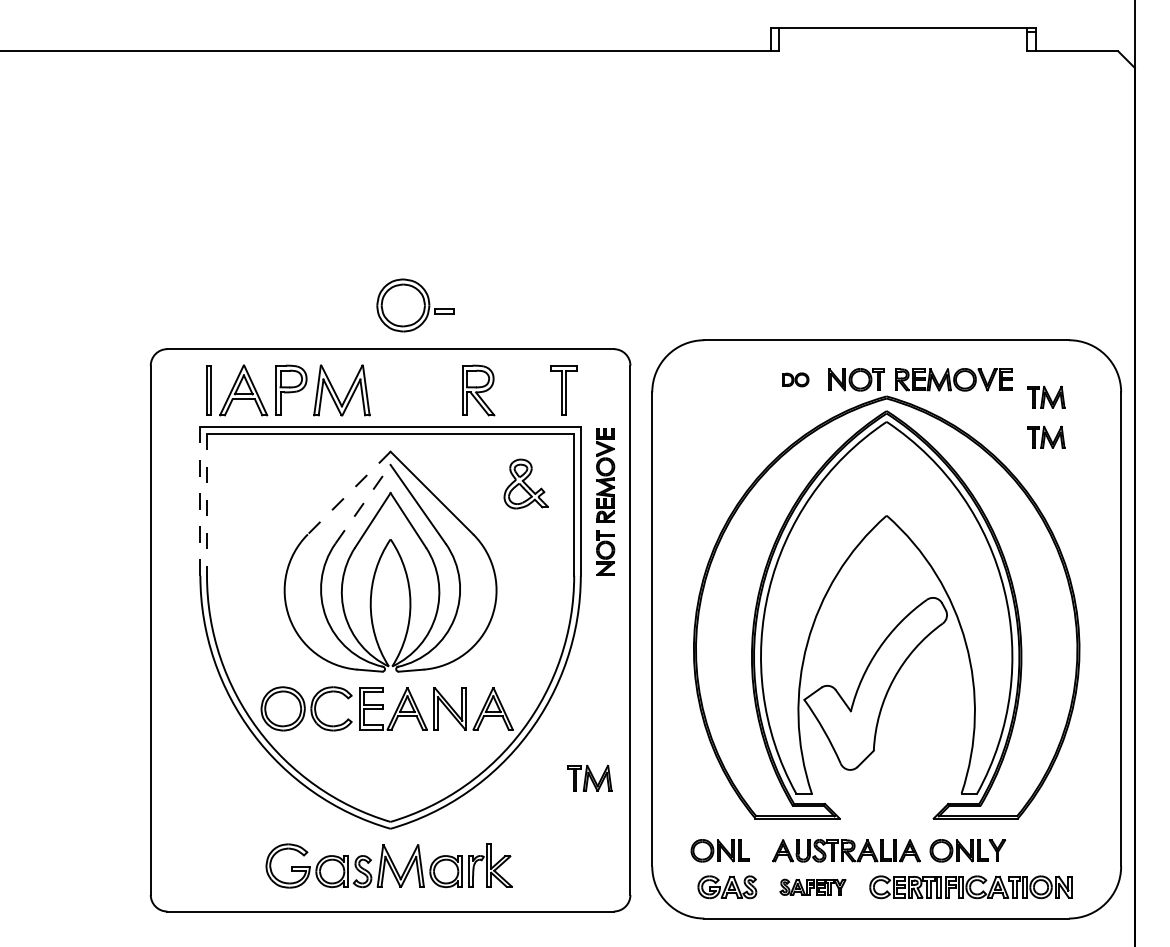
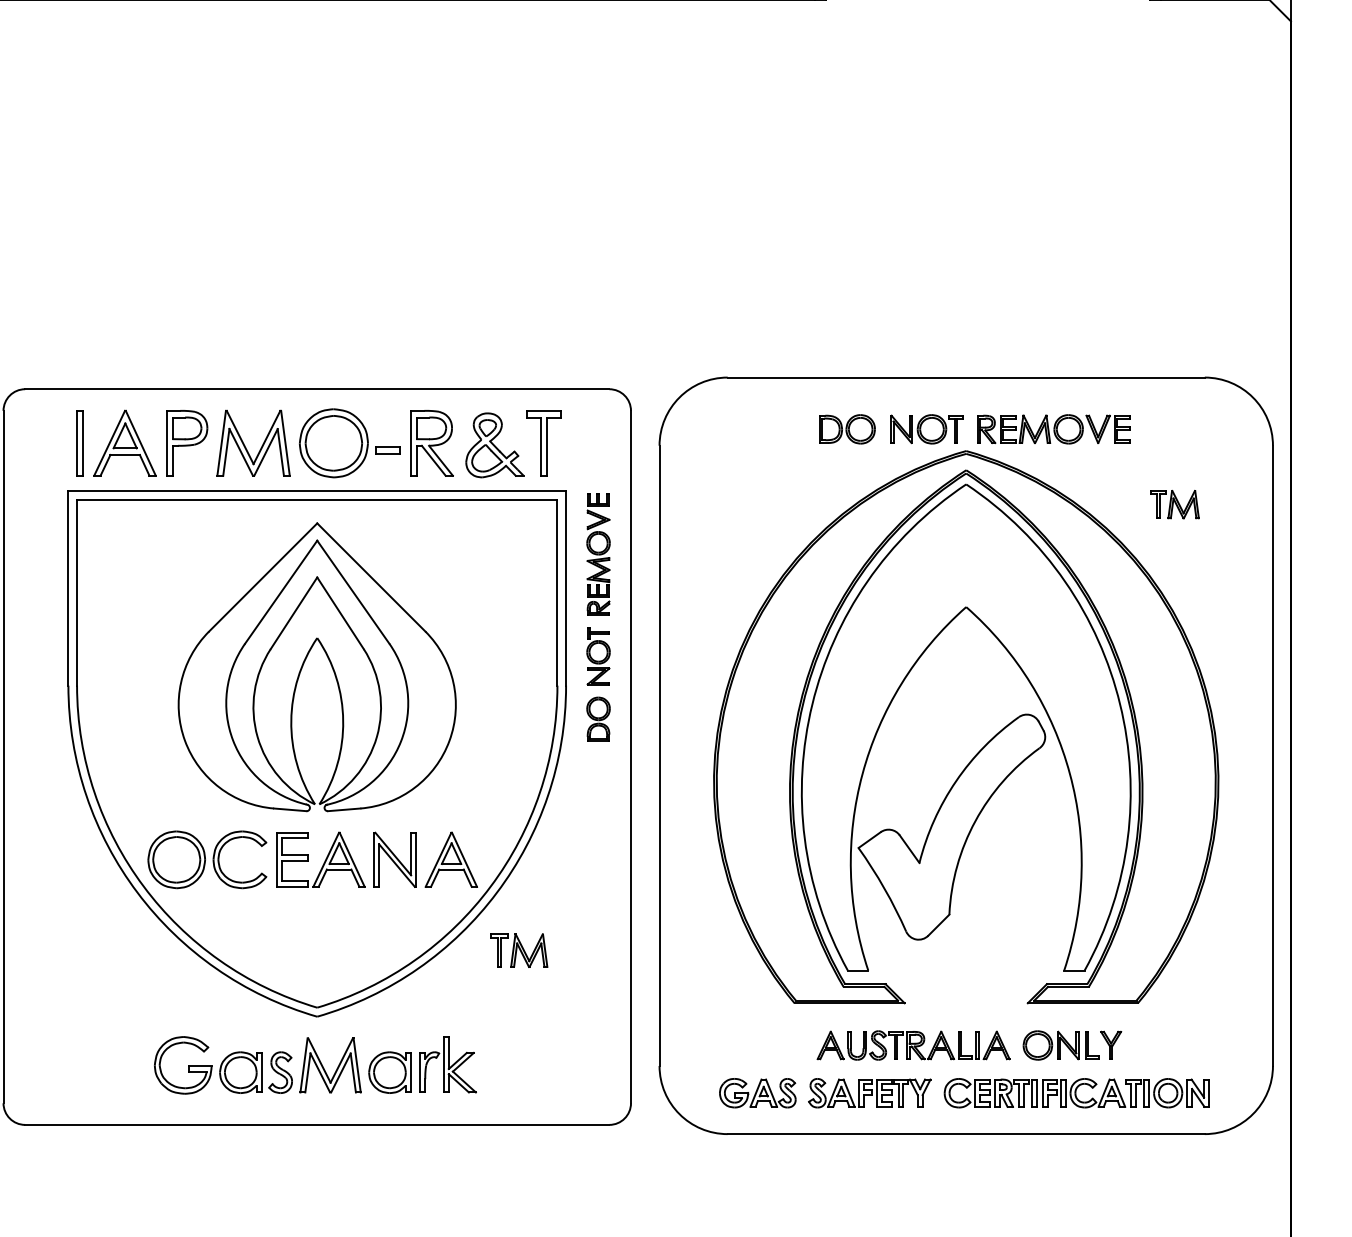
part: (415, 305) -> (349, 443), moved
part: (795, 379) -> (846, 428), size x1.67
part: (1046, 396) -> (1175, 451), removed
part: (525, 483) -> (493, 444), moved
line: (348, 493) -> (262, 578), dashed -> solid
line: (200, 501) -> (68, 588), dashed -> solid
line: (363, 503) -> (281, 591), dashed -> solid
line: (207, 505) -> (77, 593), dashed -> solid
part: (605, 601) -> (598, 719), added
part: (589, 777) -> (518, 949), moved
part: (719, 850) -> (747, 1045), removed
part: (812, 887) -> (869, 1093), size x1.43

